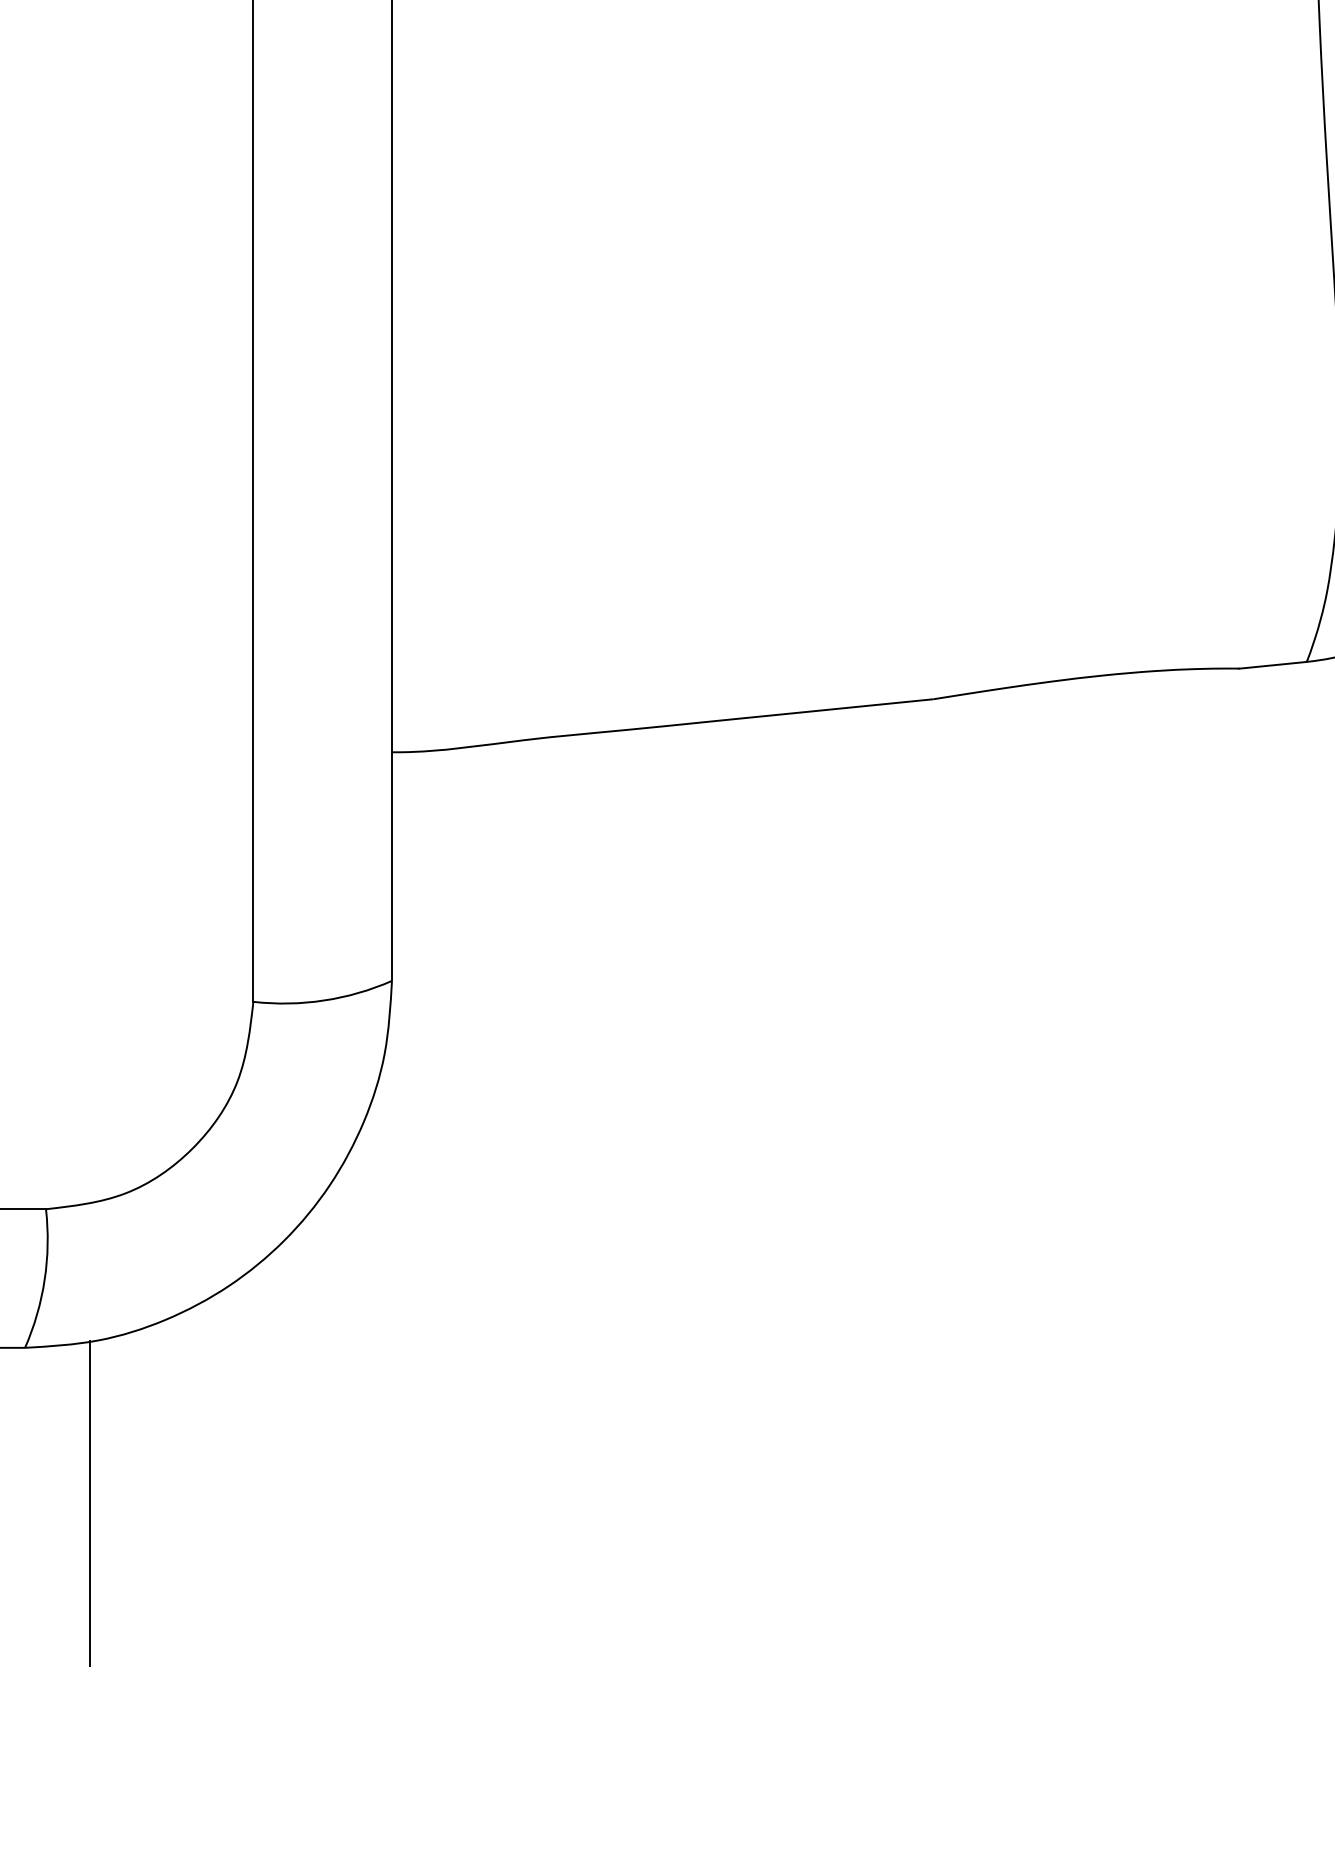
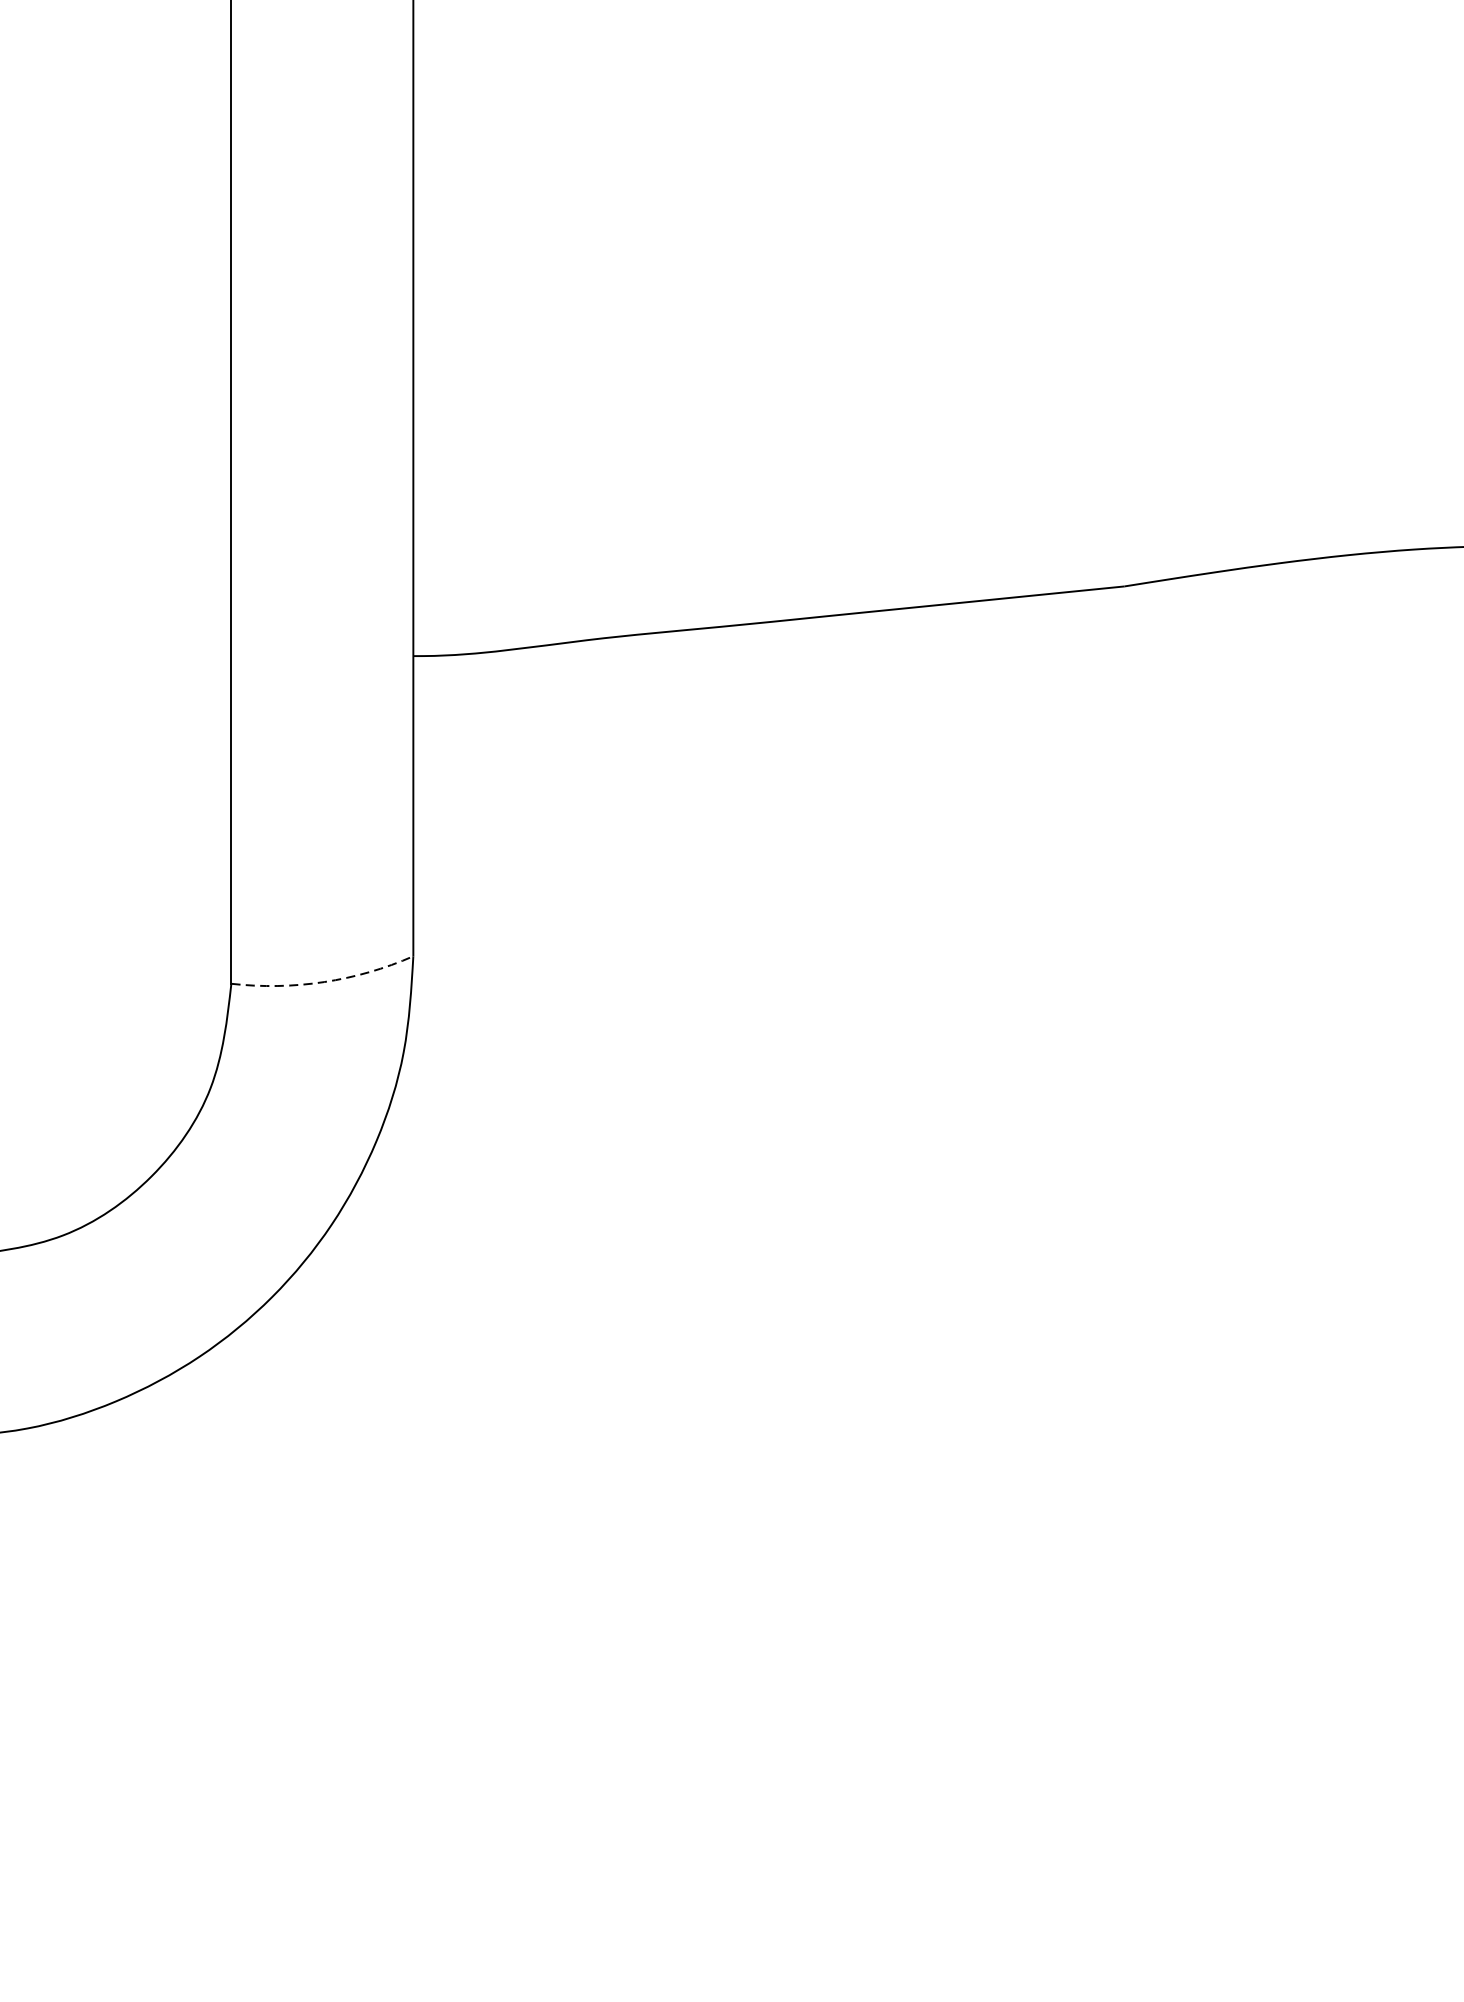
arc: (324, 1000) -> (324, 982), solid -> dashed
line: (90, 1503) -> (17, 1642), removed

